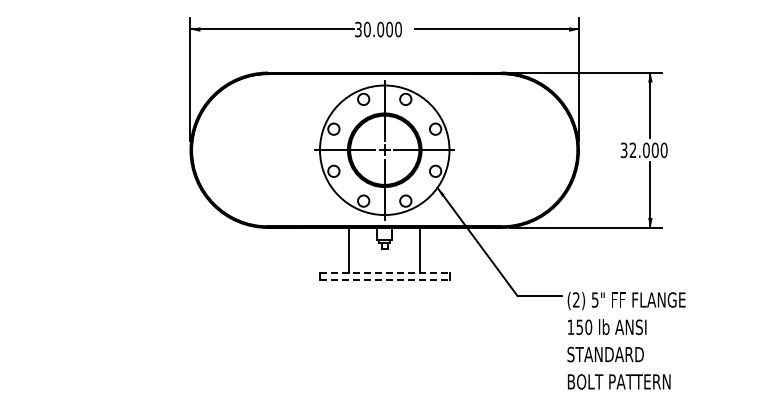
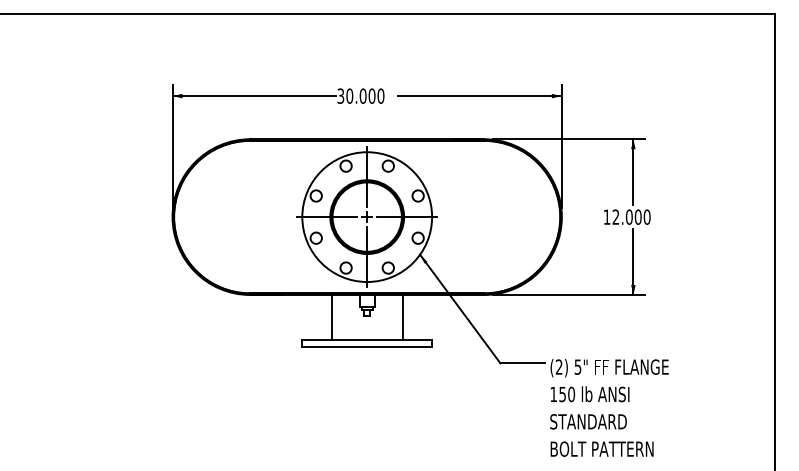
text: (623, 149) -> (606, 216), 32.000 -> 12.000
line: (385, 273) -> (367, 340), dashed -> solid
line: (385, 279) -> (367, 346), dashed -> solid

